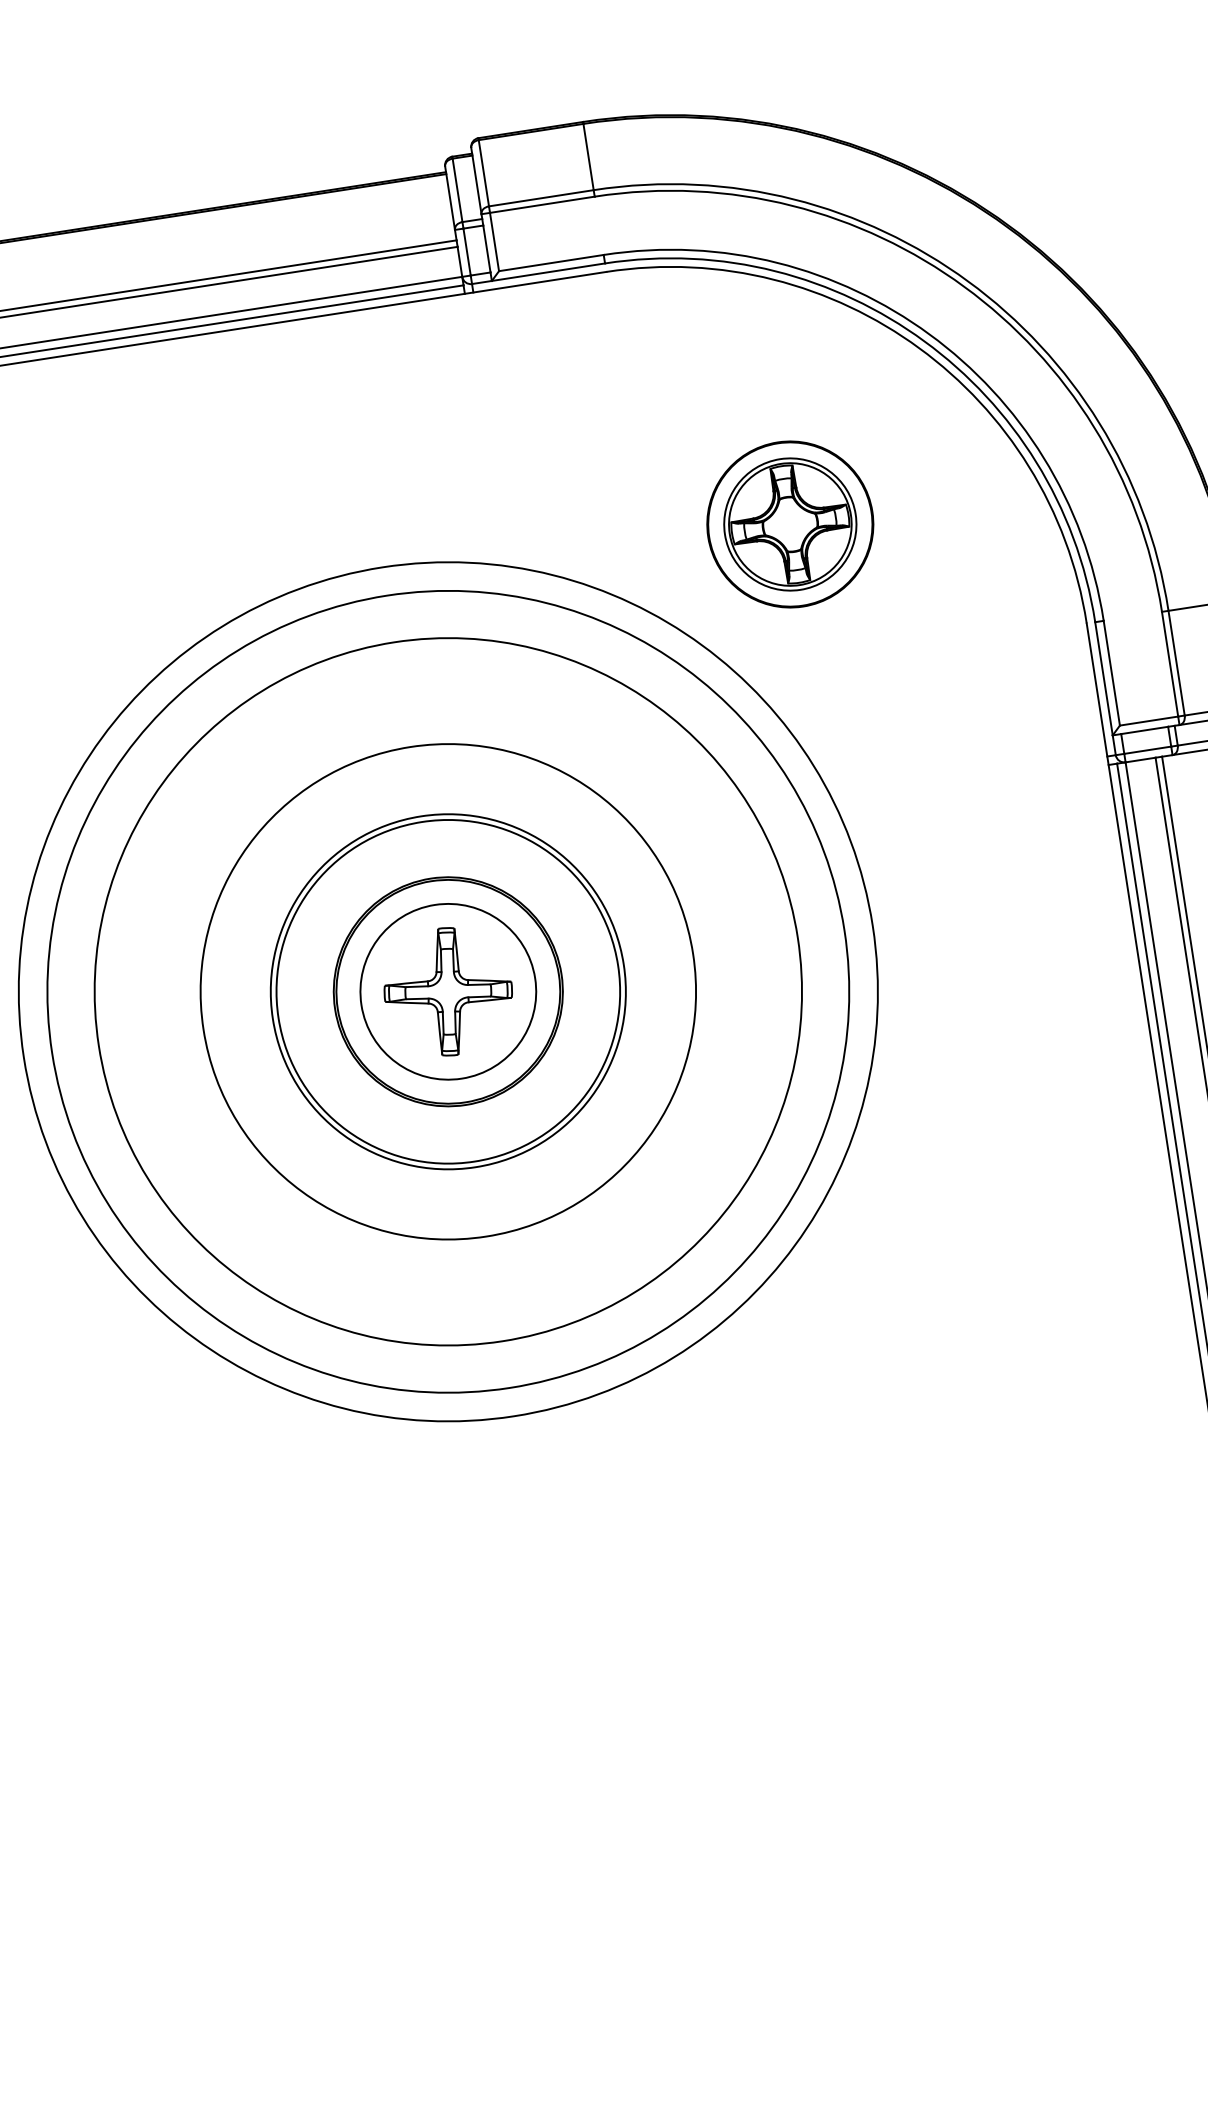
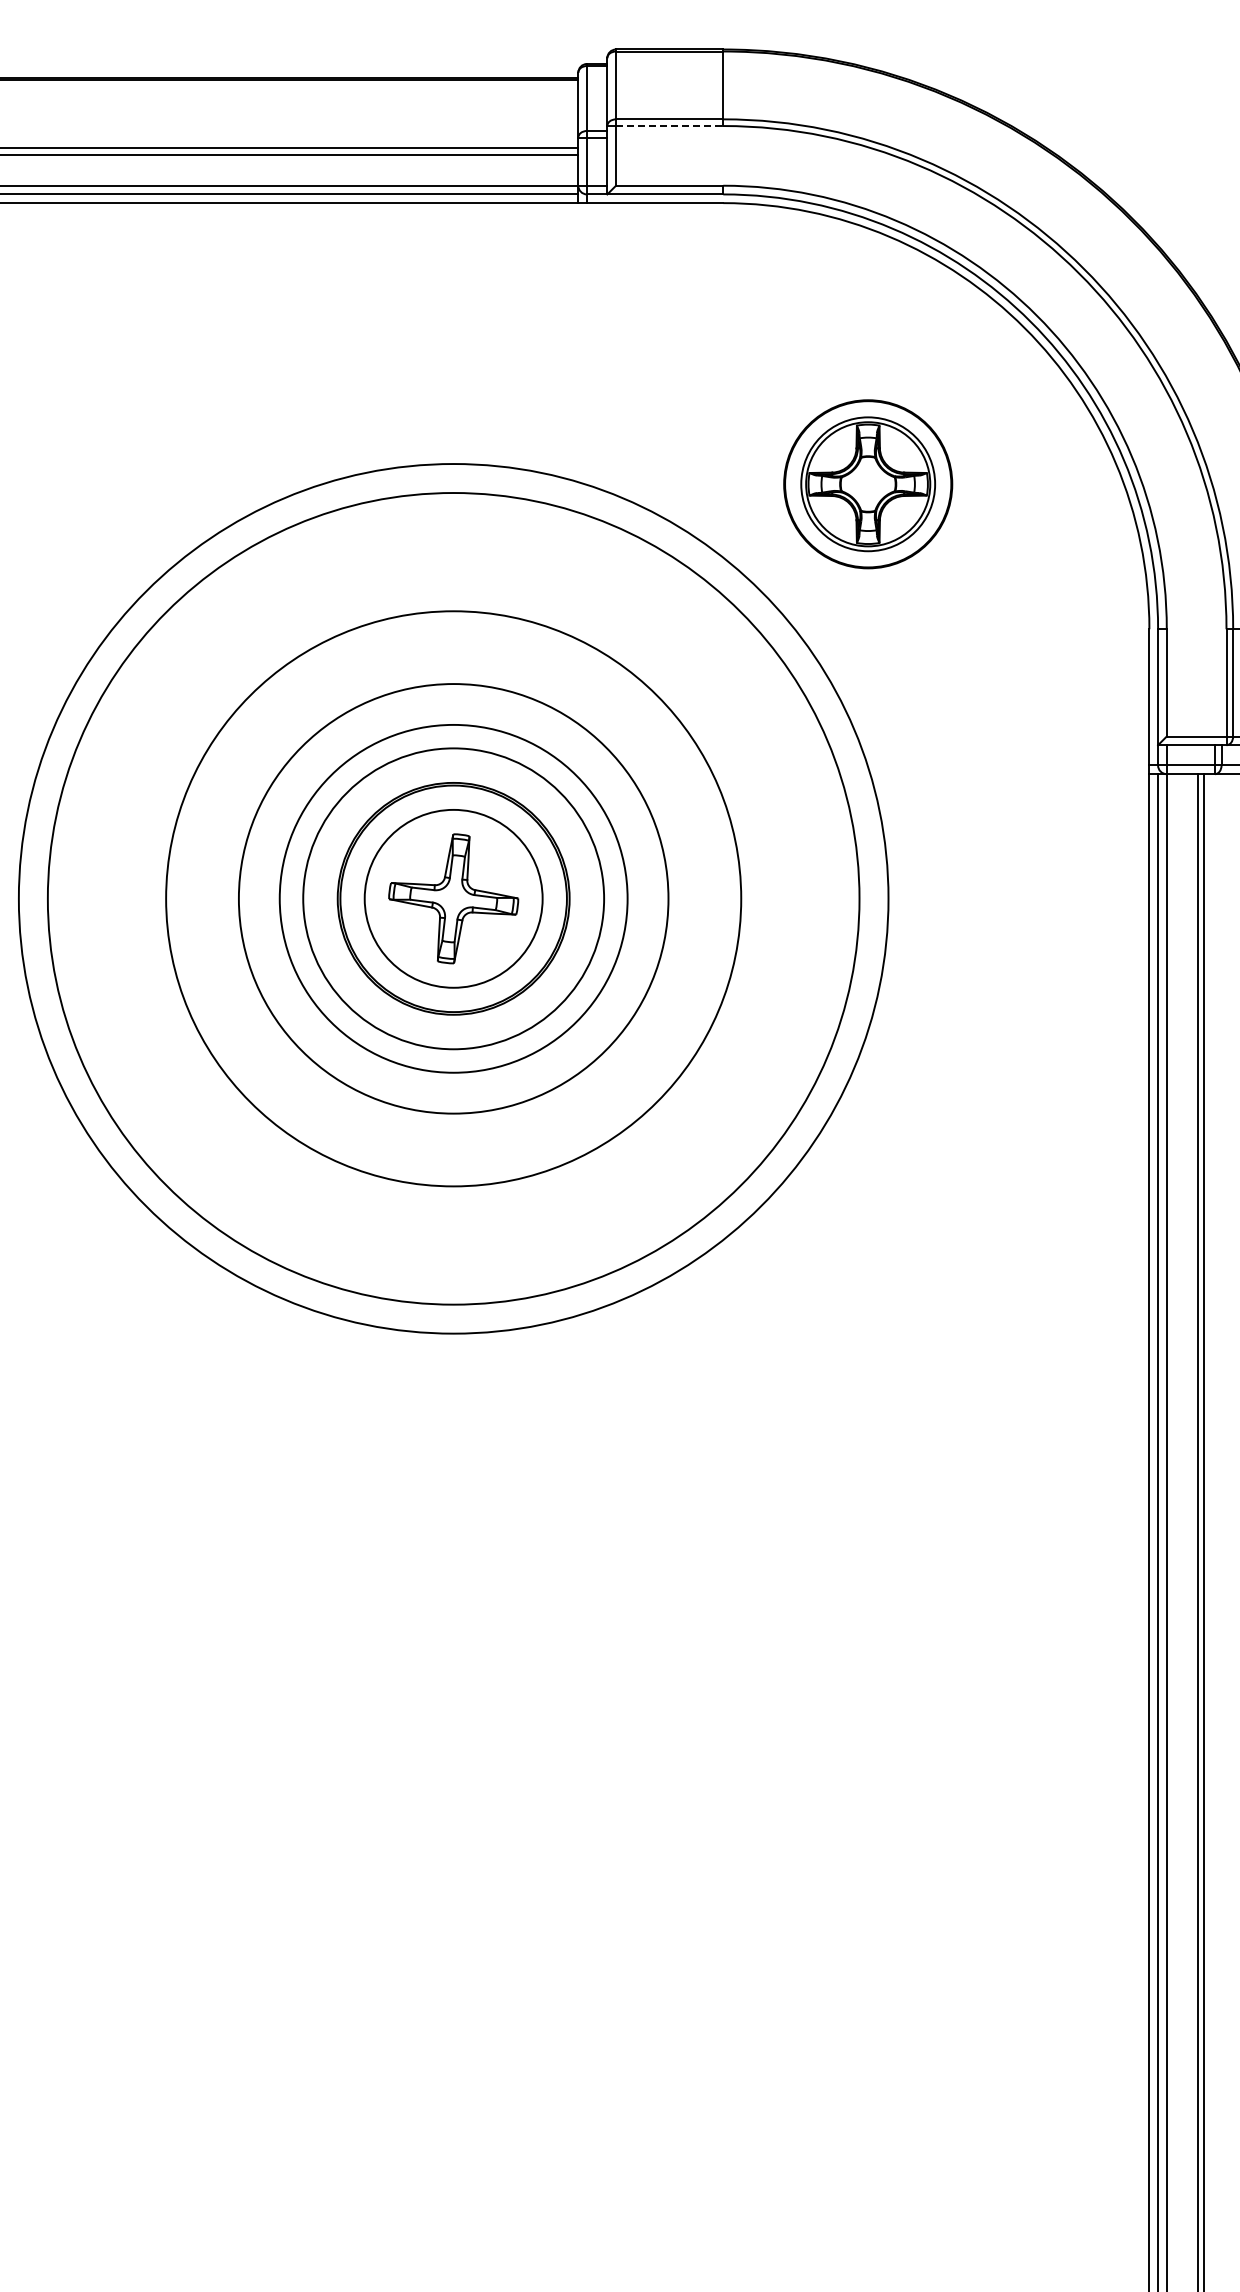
line: (542, 205) -> (669, 126), solid -> dashed
circle: (448, 991) -> (453, 898), size x0.6
circle: (448, 991) -> (453, 898), size x0.6
circle: (448, 991) -> (453, 898), size x1.6

